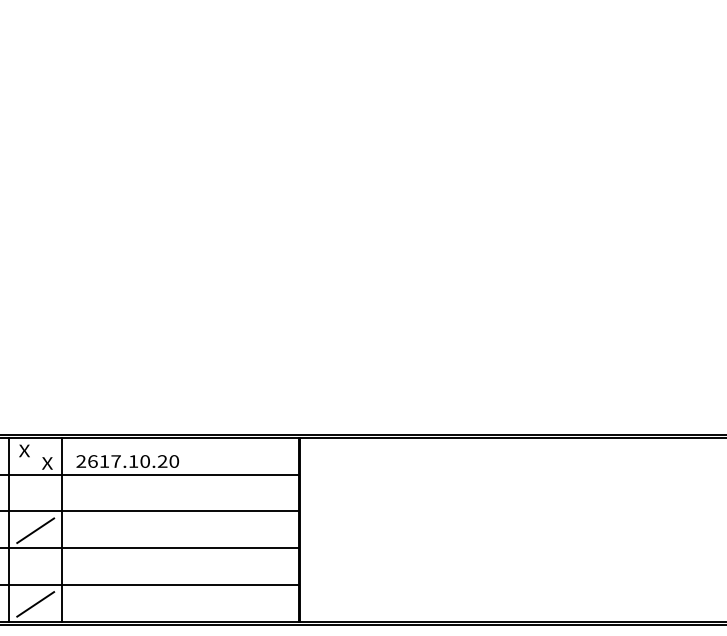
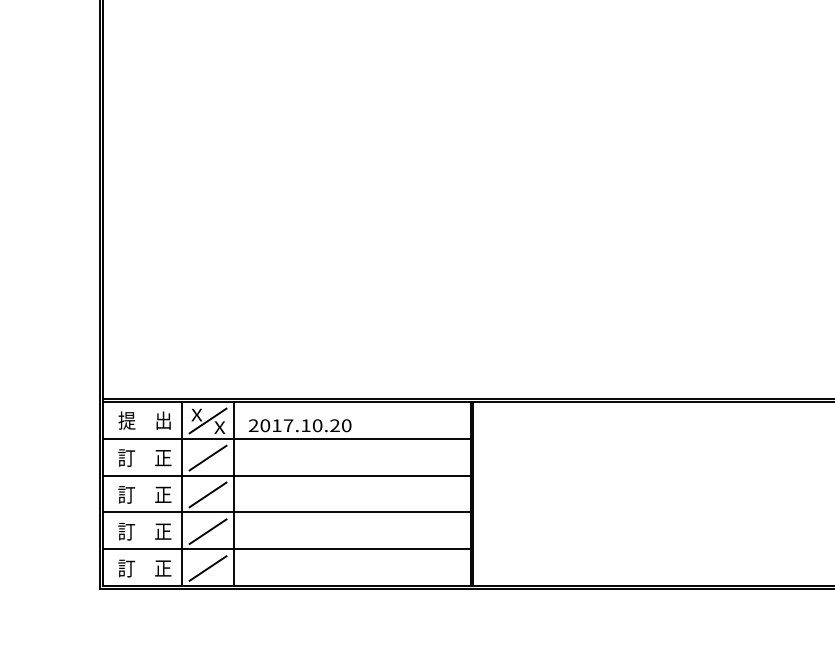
line: (35, 456) -> (207, 420), added
text: (93, 461) -> (265, 425), 2617.10.20 -> 2017.10.20
line: (35, 493) -> (207, 457), added
line: (35, 567) -> (207, 531), added

